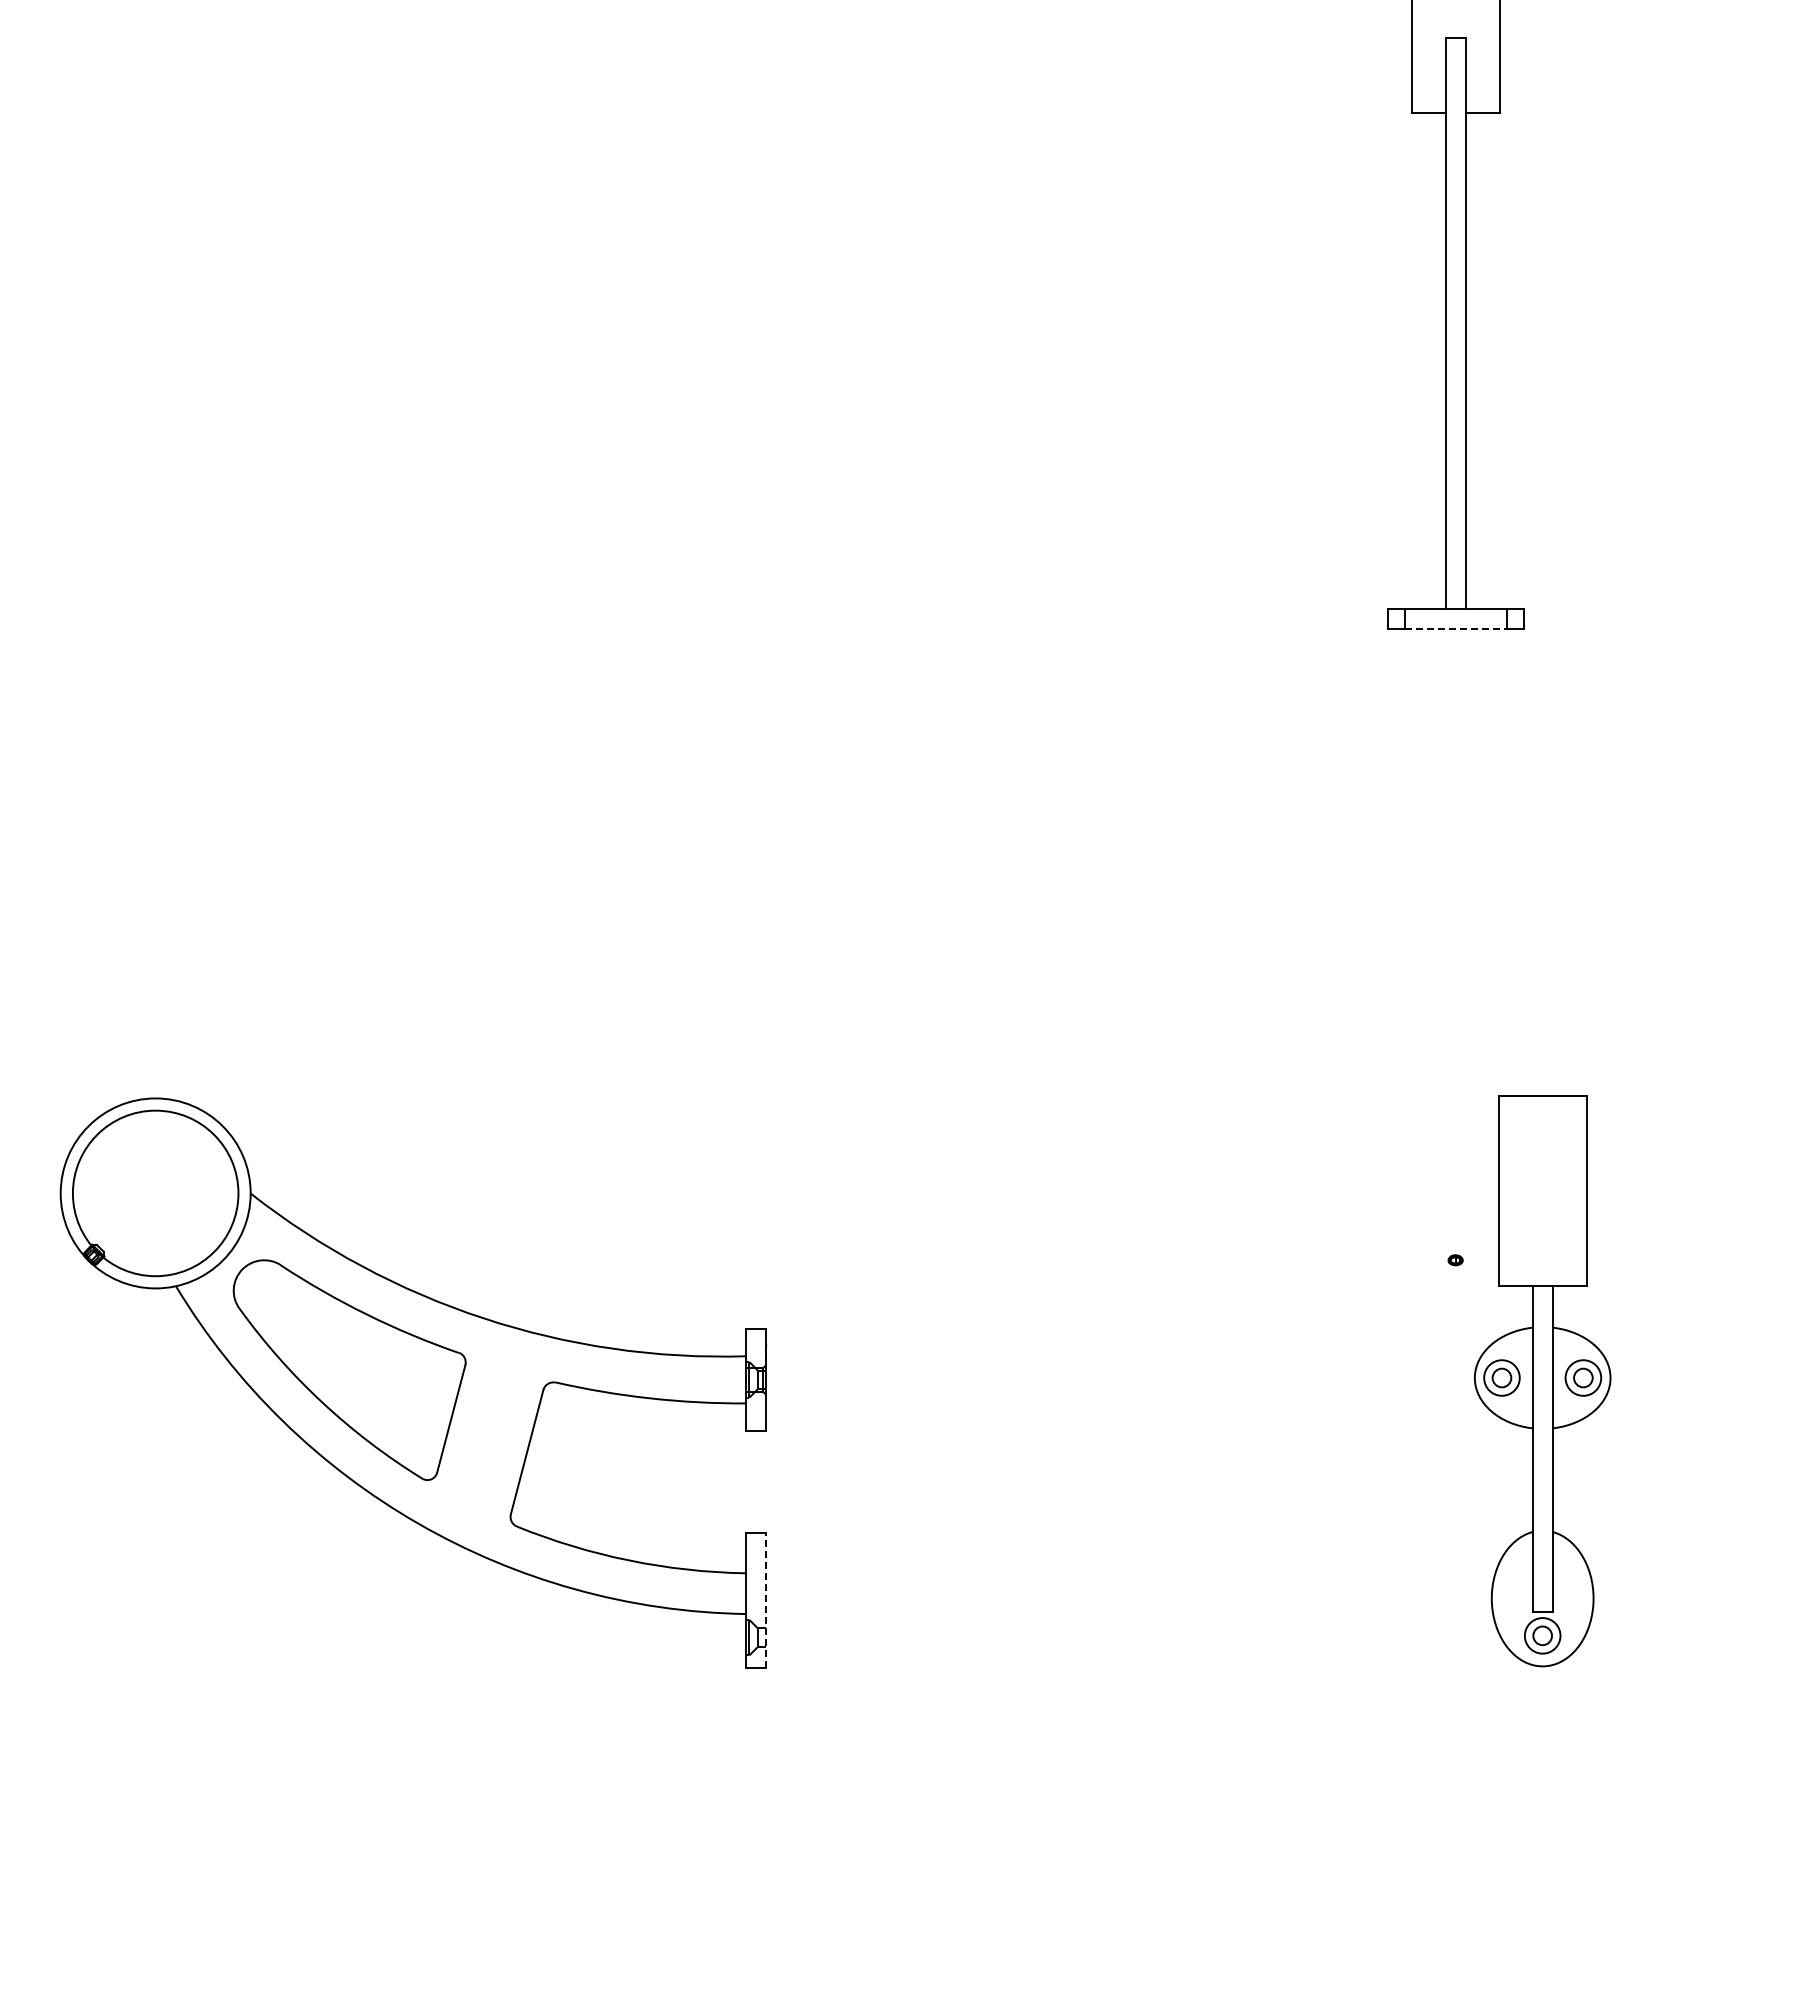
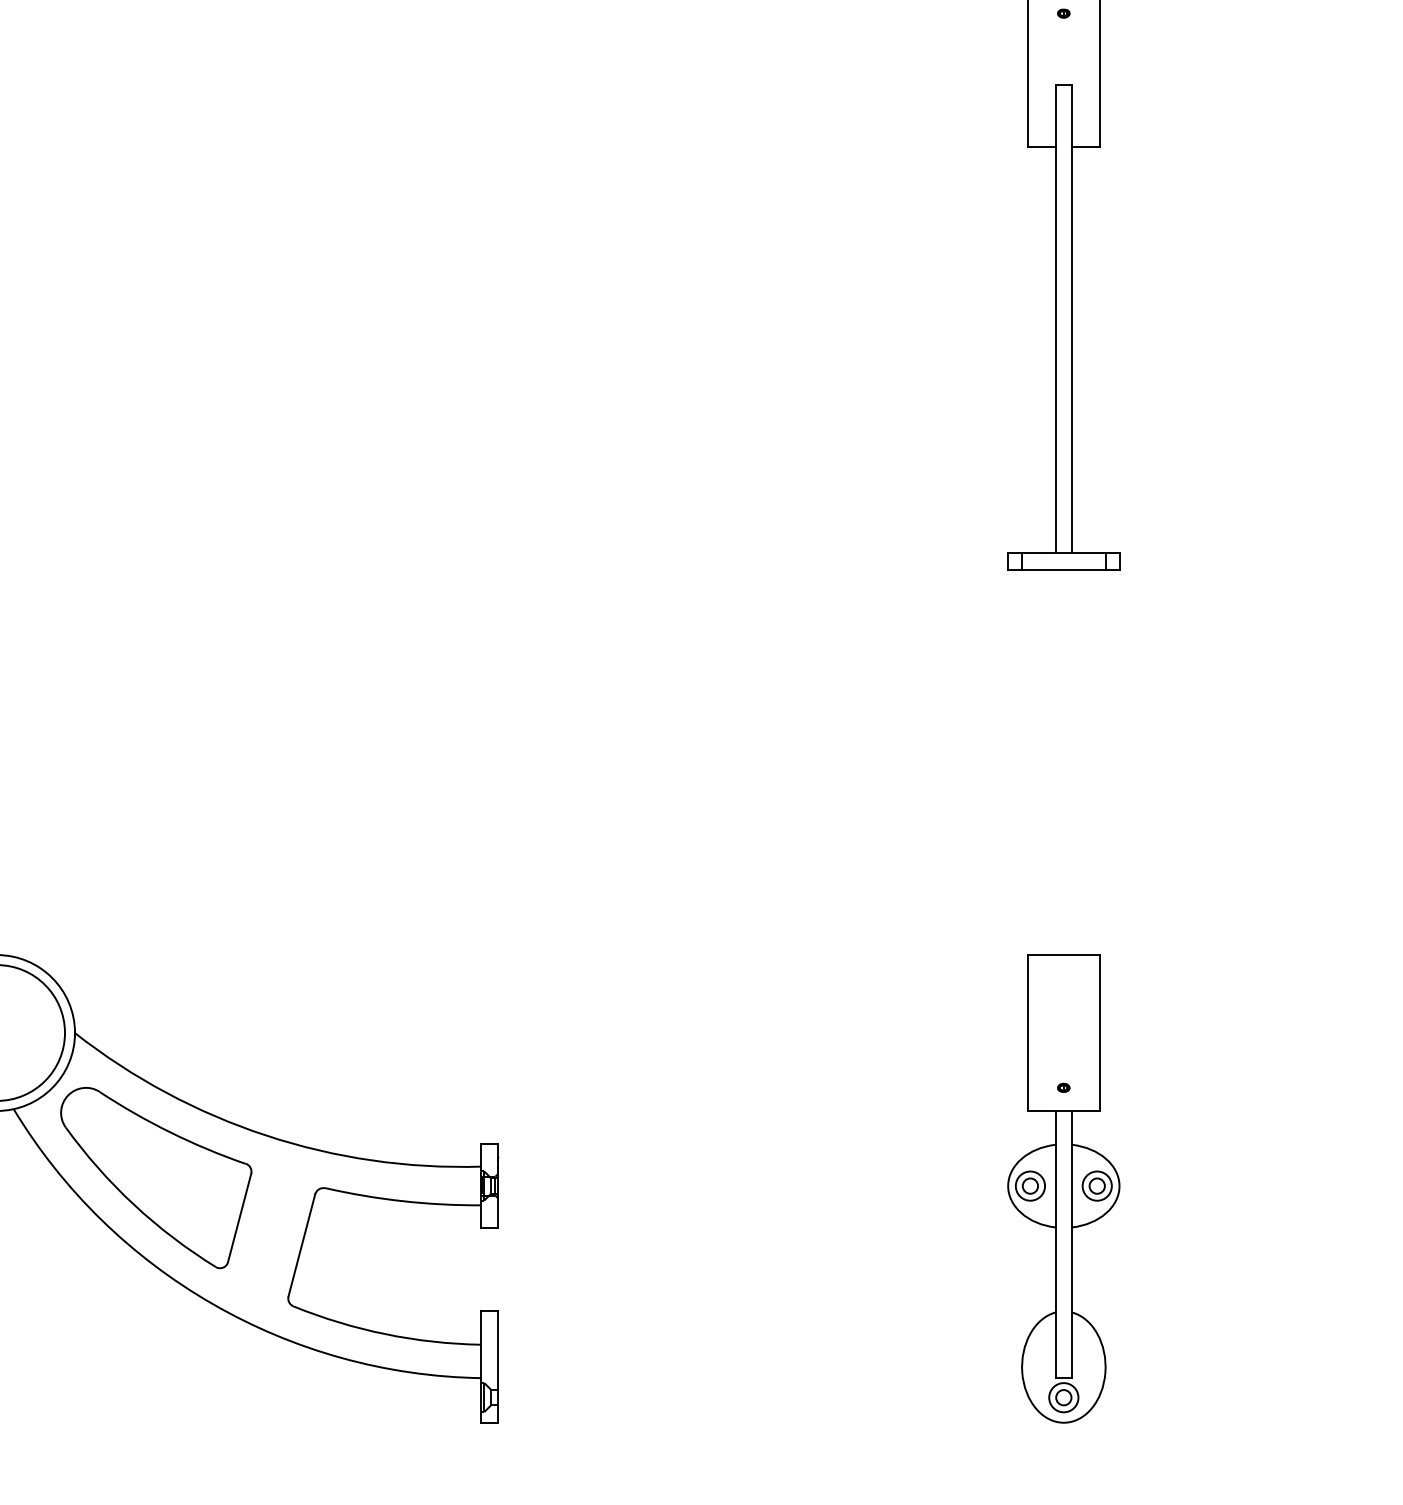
line: (1455, 628) -> (1063, 569), dashed -> solid
part: (1542, 1381) -> (1063, 1188), moved
line: (766, 1600) -> (498, 1367), dashed -> solid

